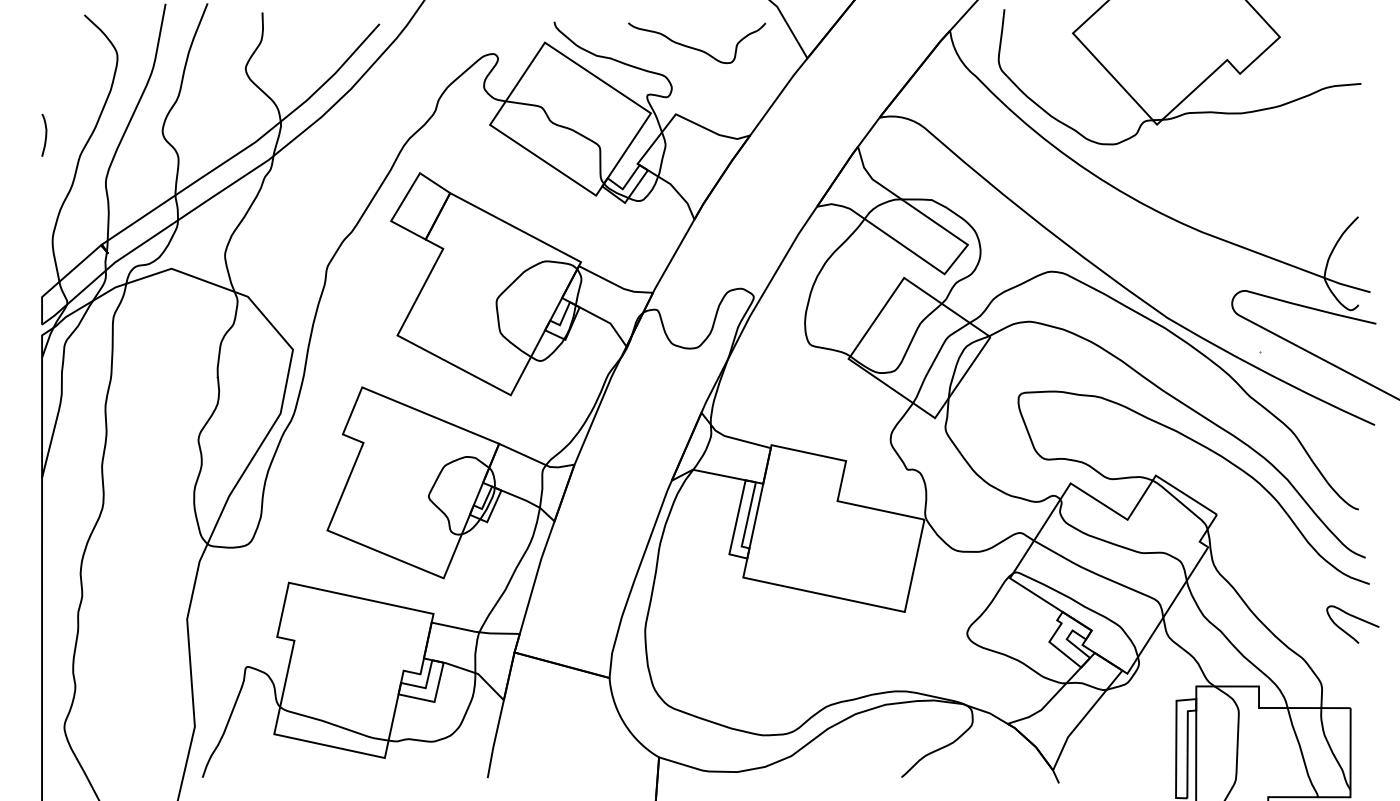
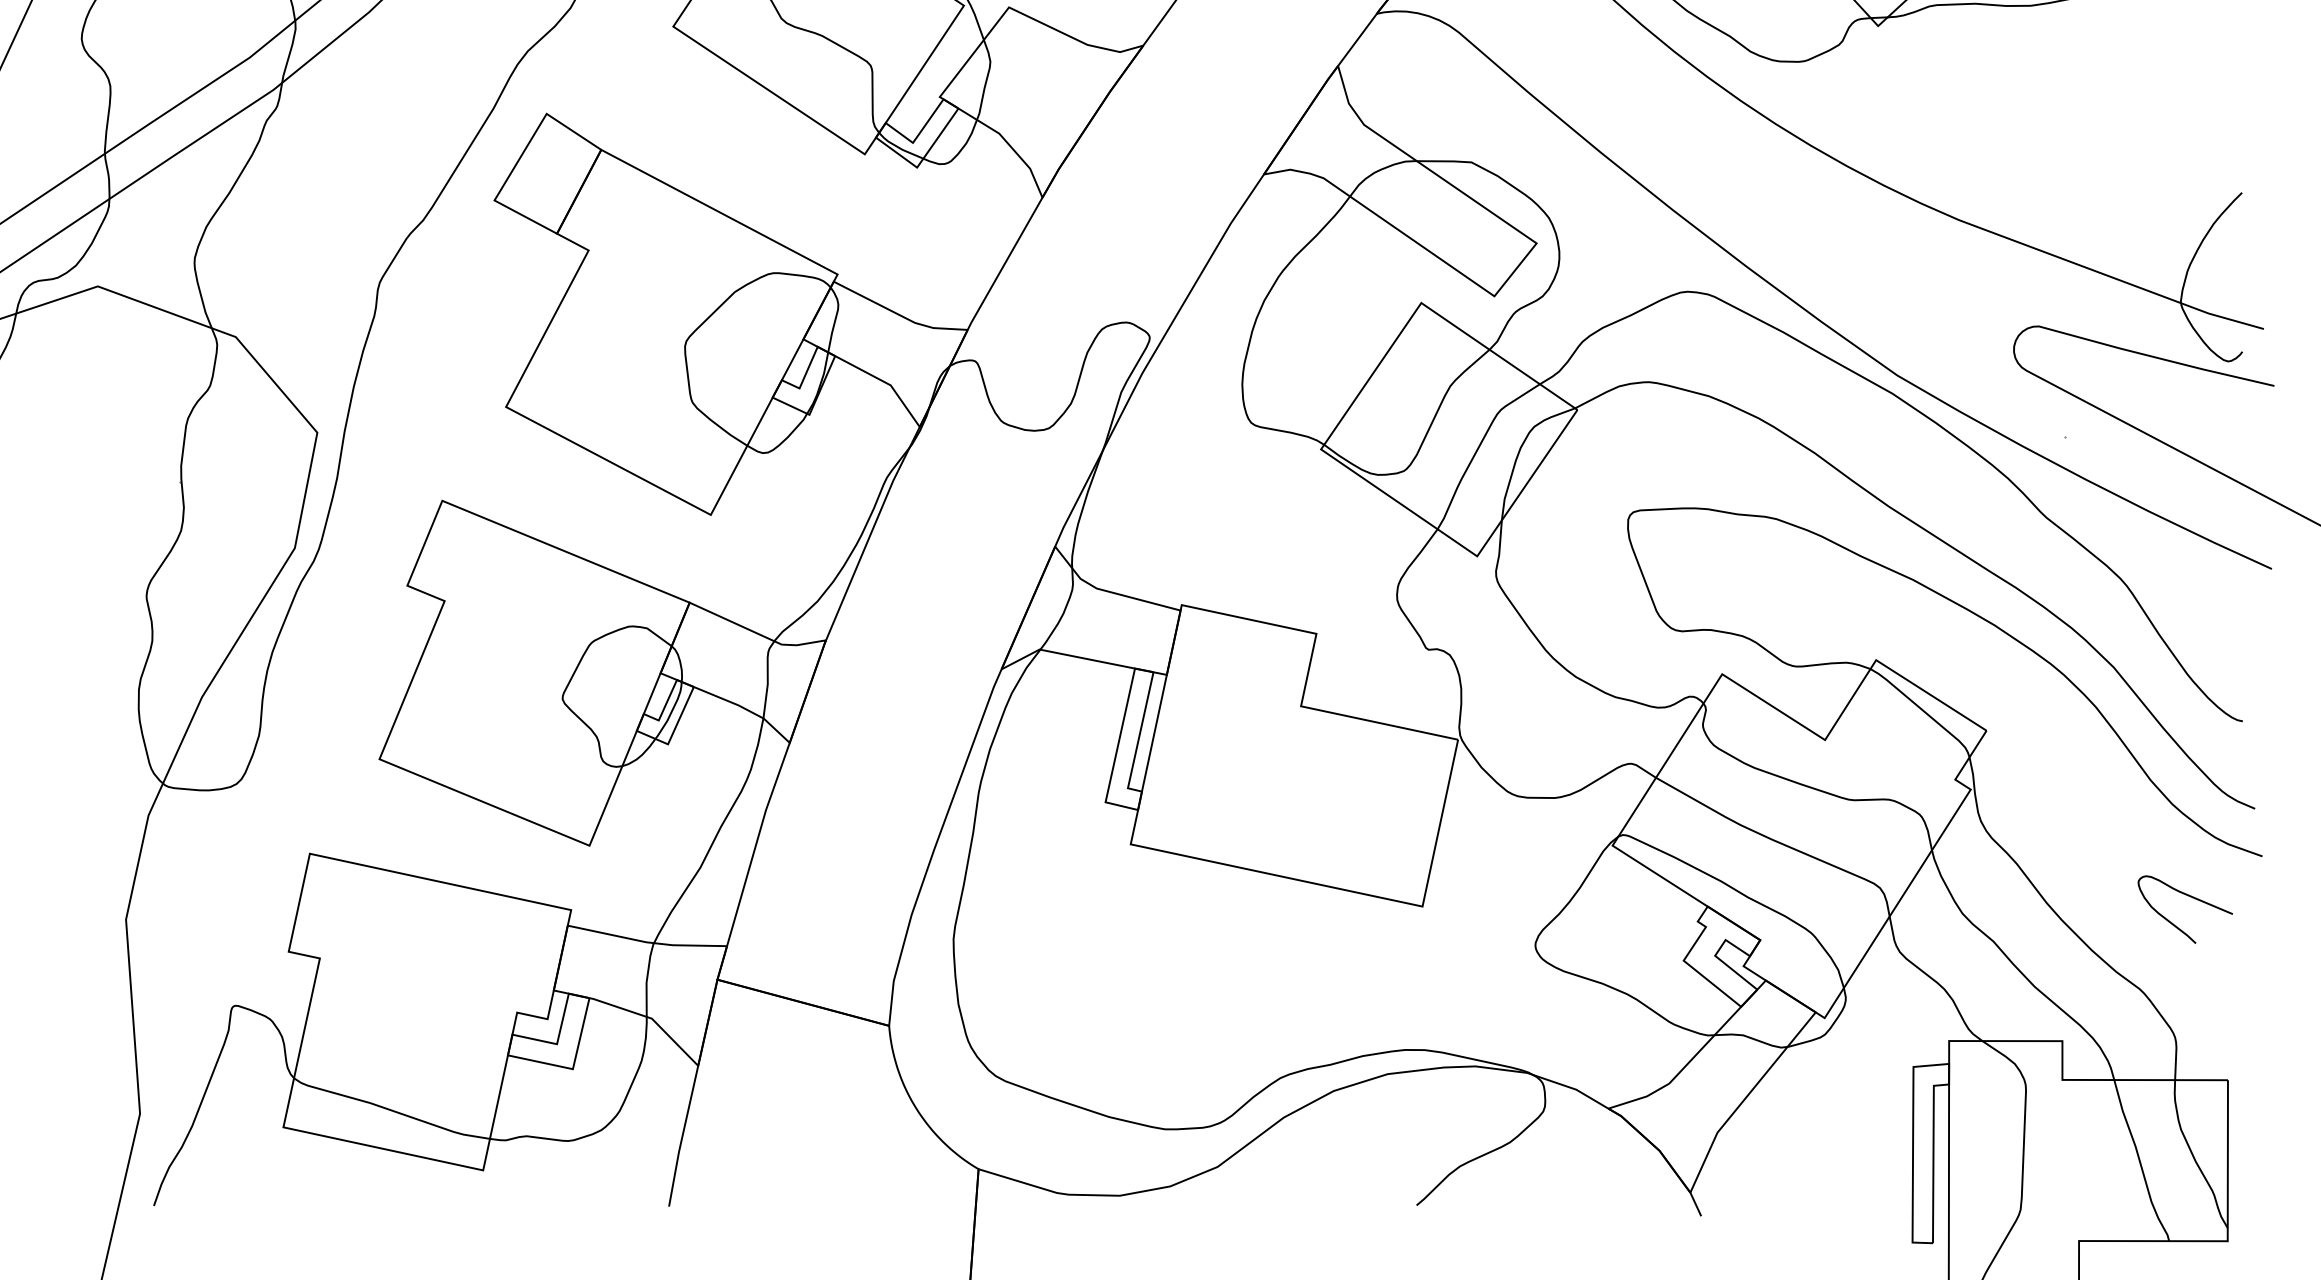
curve: (1355, 618) -> (2189, 898), moved

